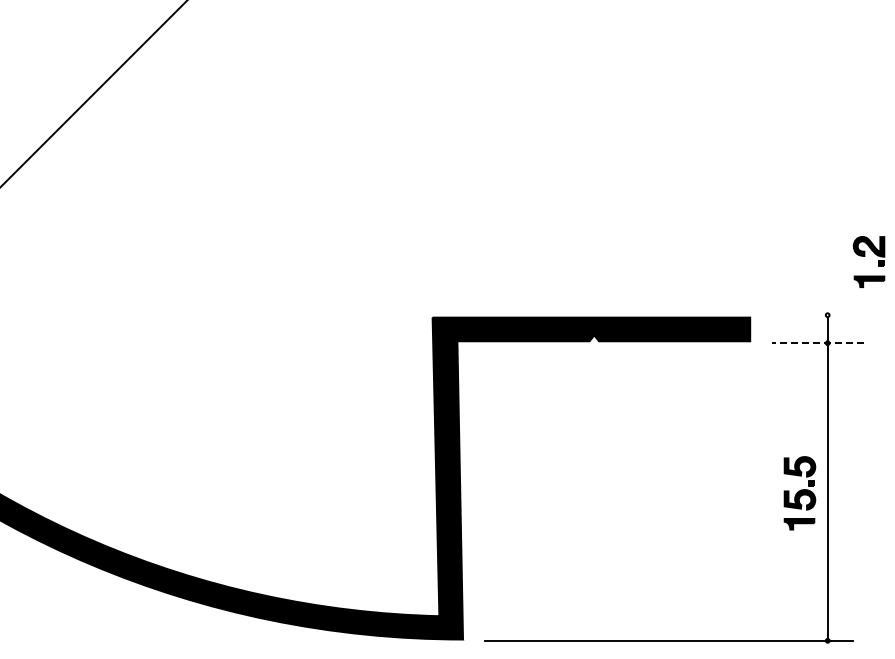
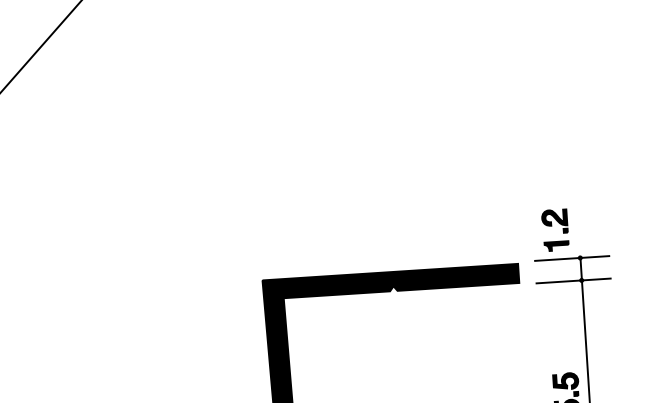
part: (868, 261) -> (554, 229), moved
line: (817, 315) -> (572, 258), added
line: (817, 343) -> (573, 281), dashed -> solid

